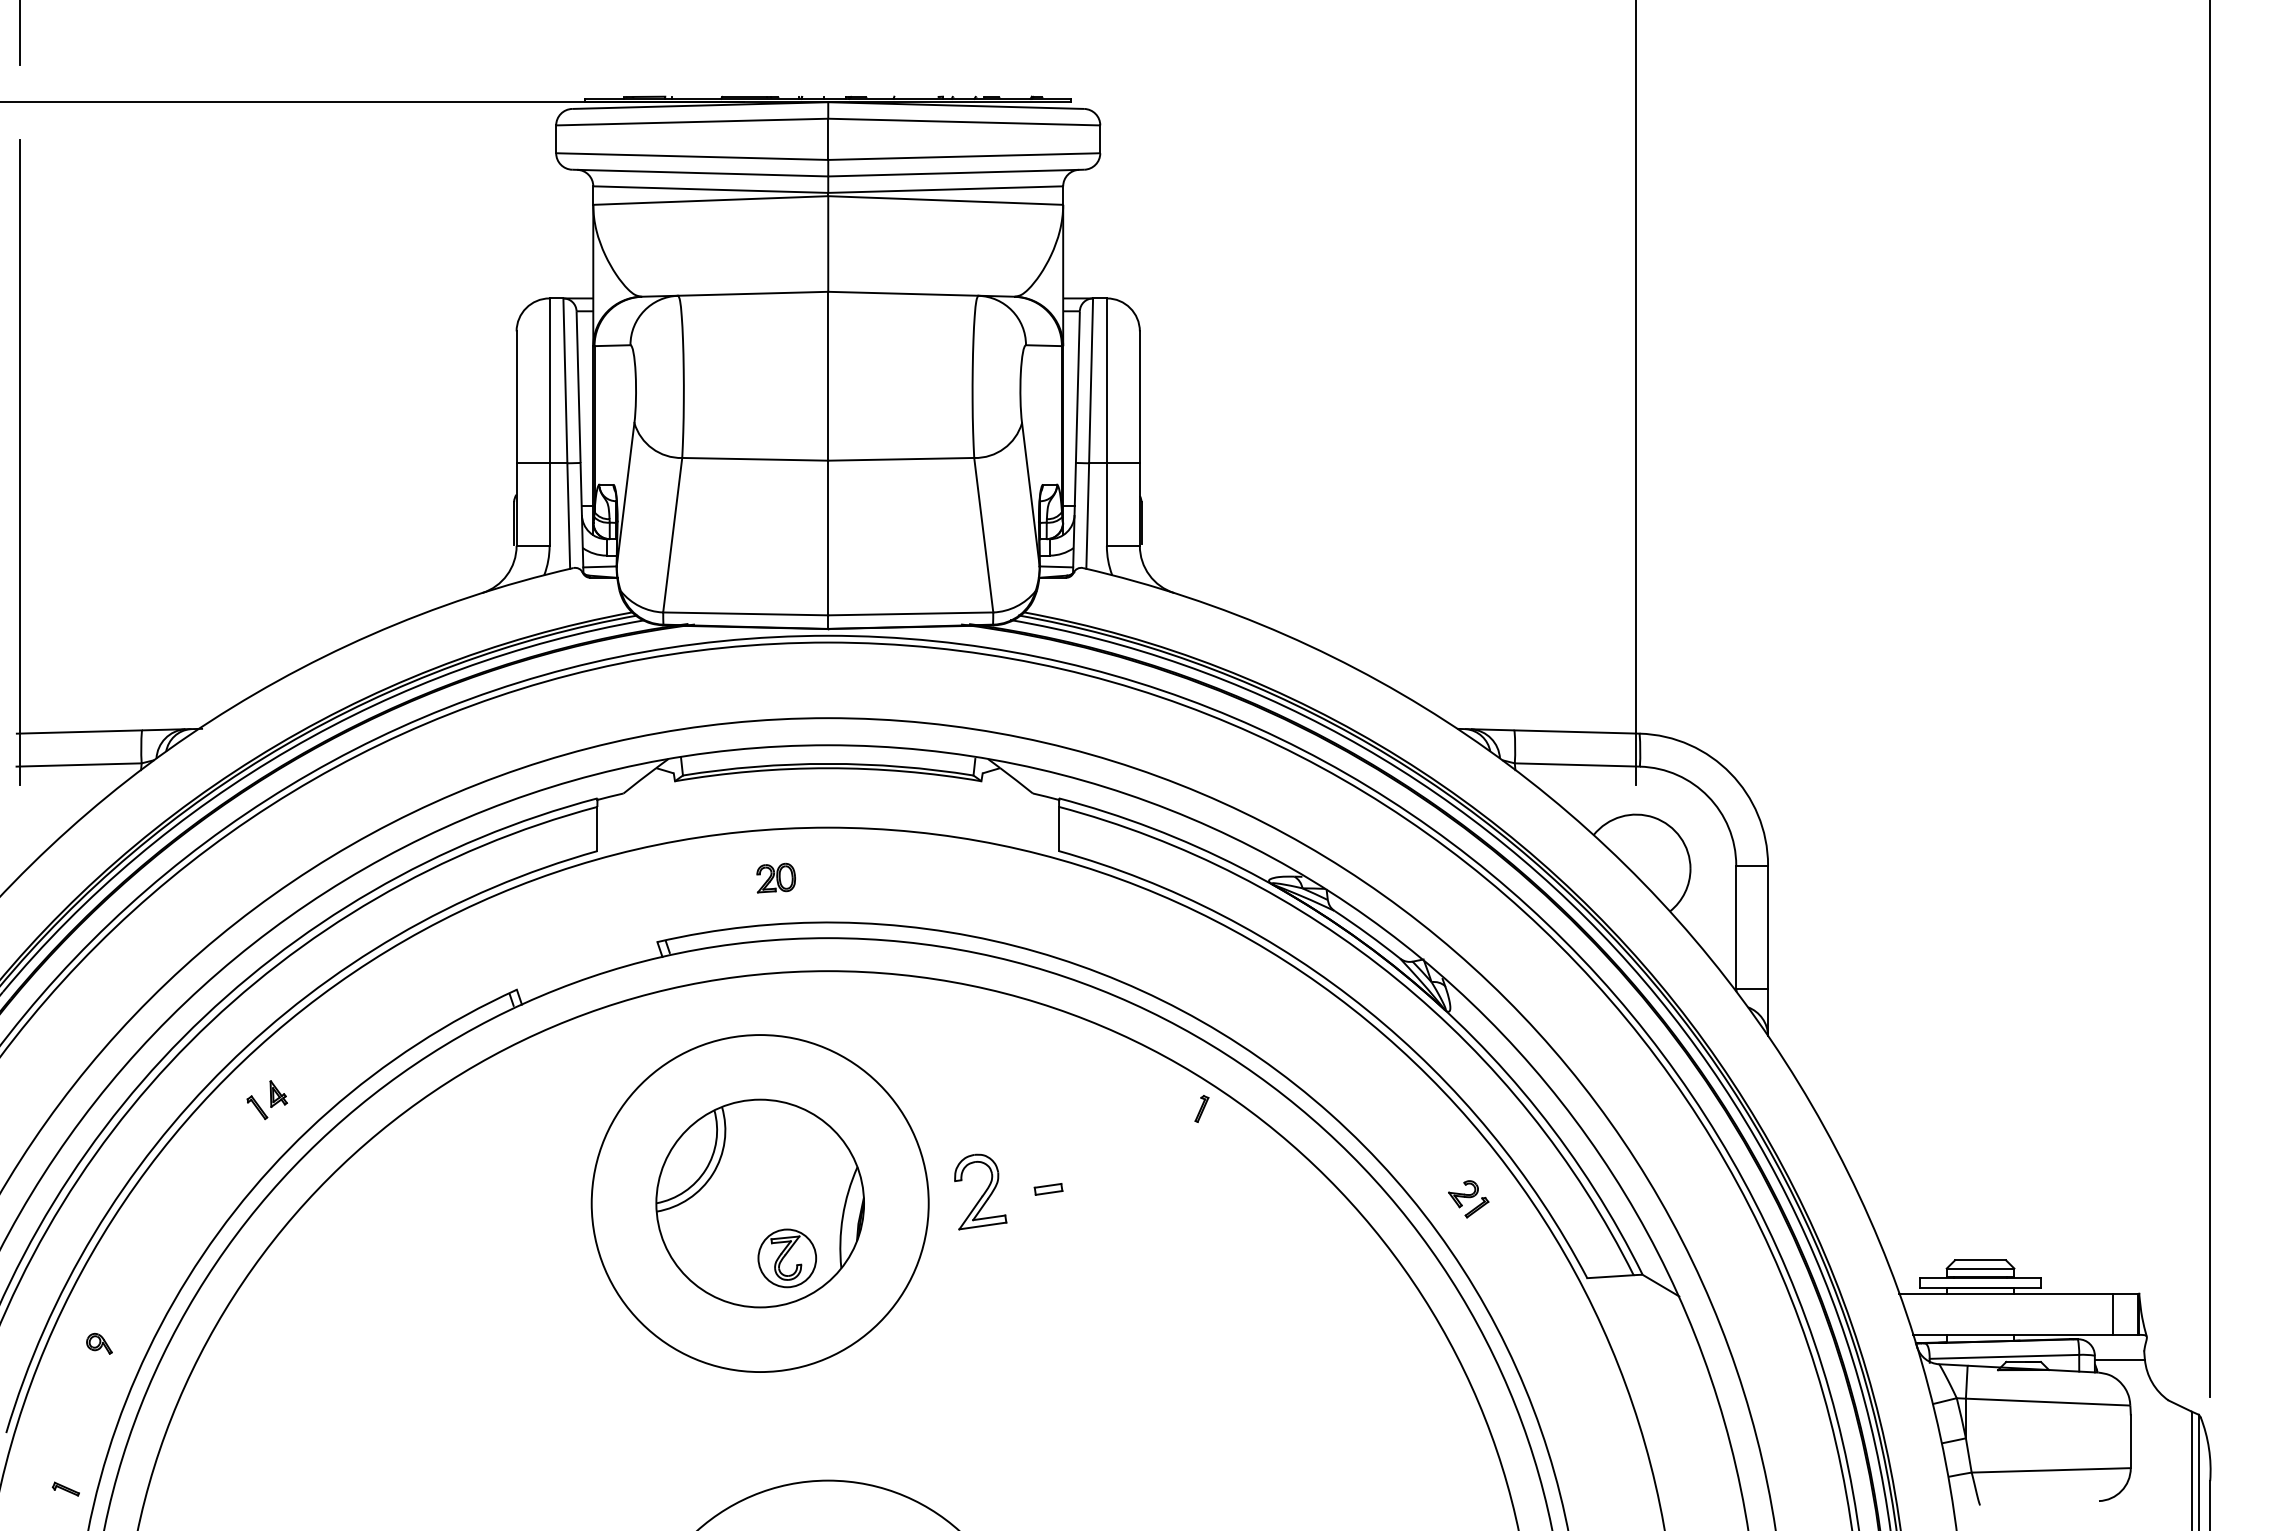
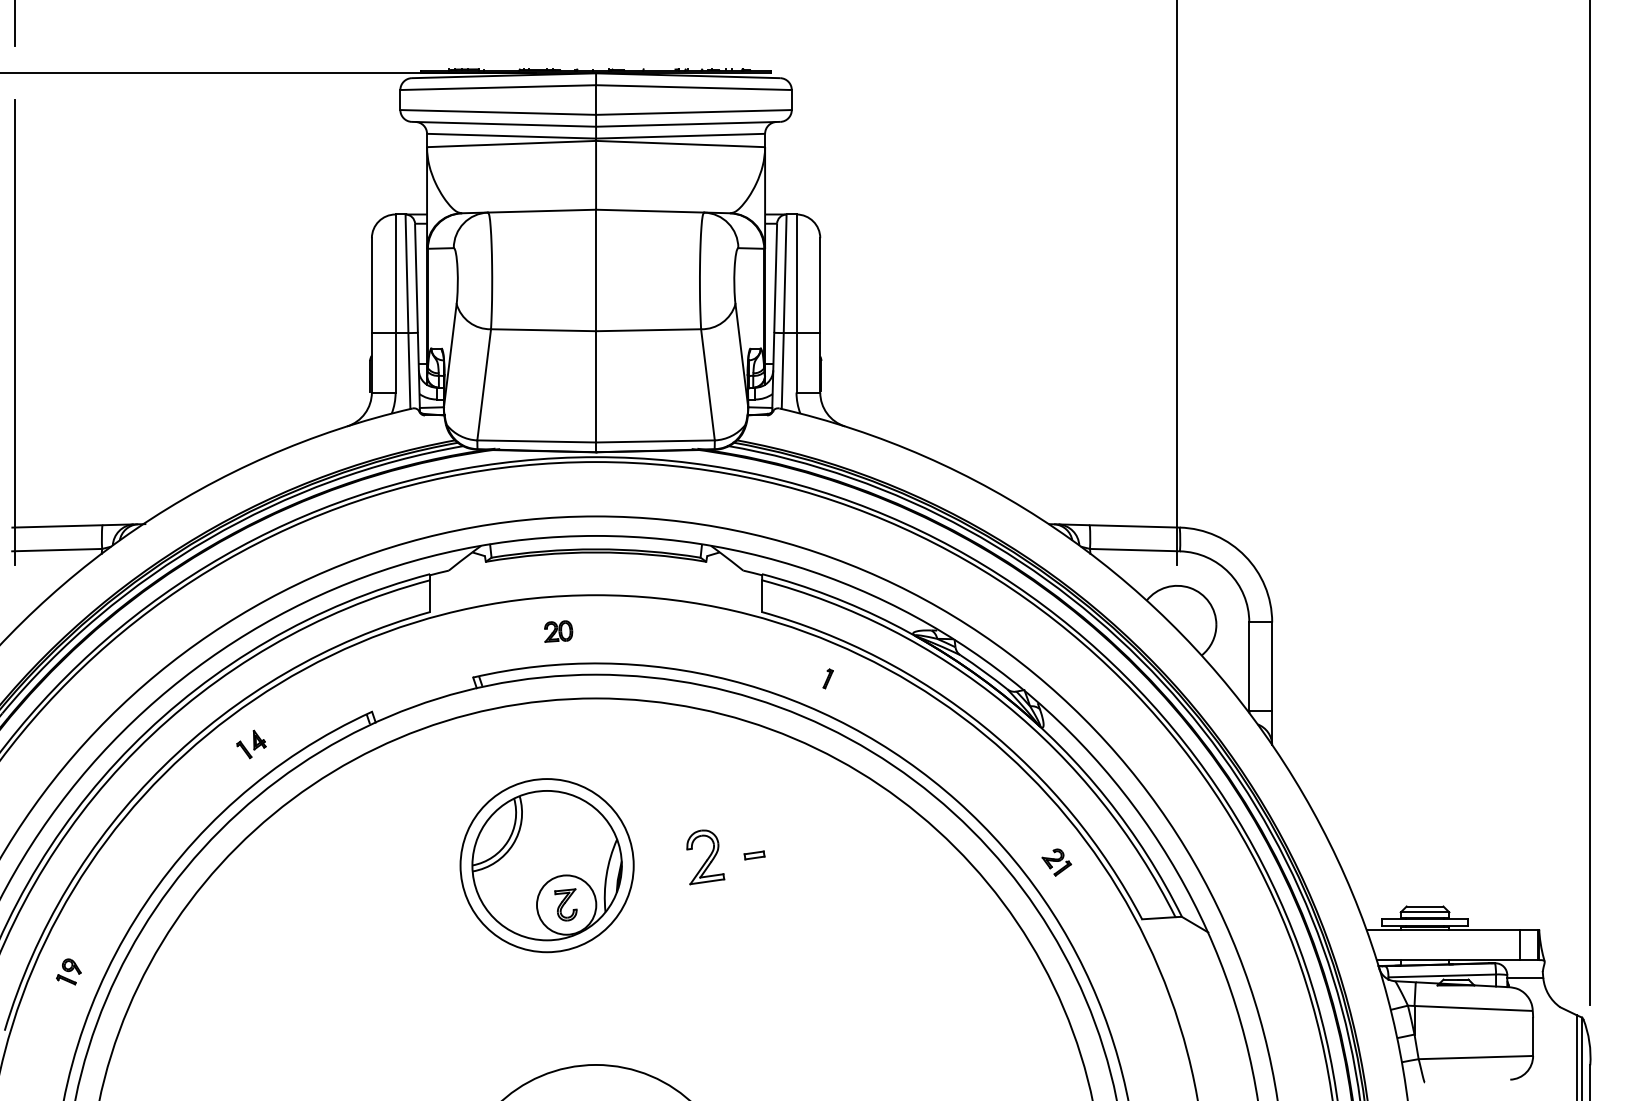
part: (266, 1100) -> (250, 744), moved
part: (1201, 1108) -> (827, 678), moved
circle: (759, 1203) -> (546, 865), size x0.71
circle: (787, 1258) -> (566, 905), size x1.43
part: (65, 1488) -> (66, 979), moved

